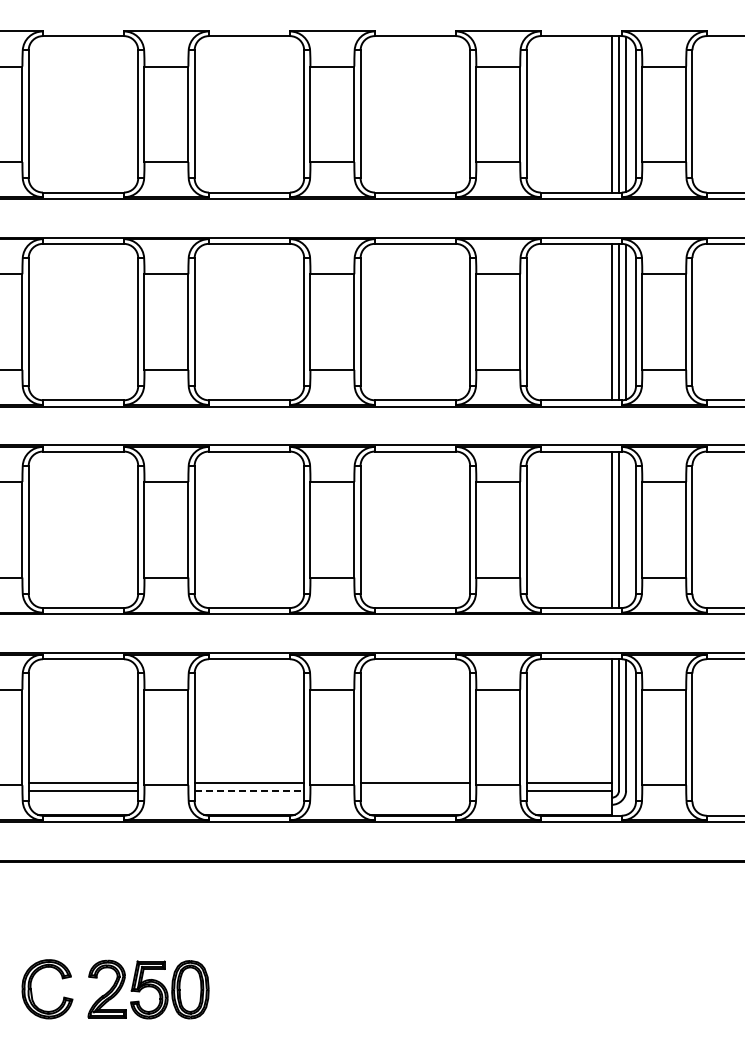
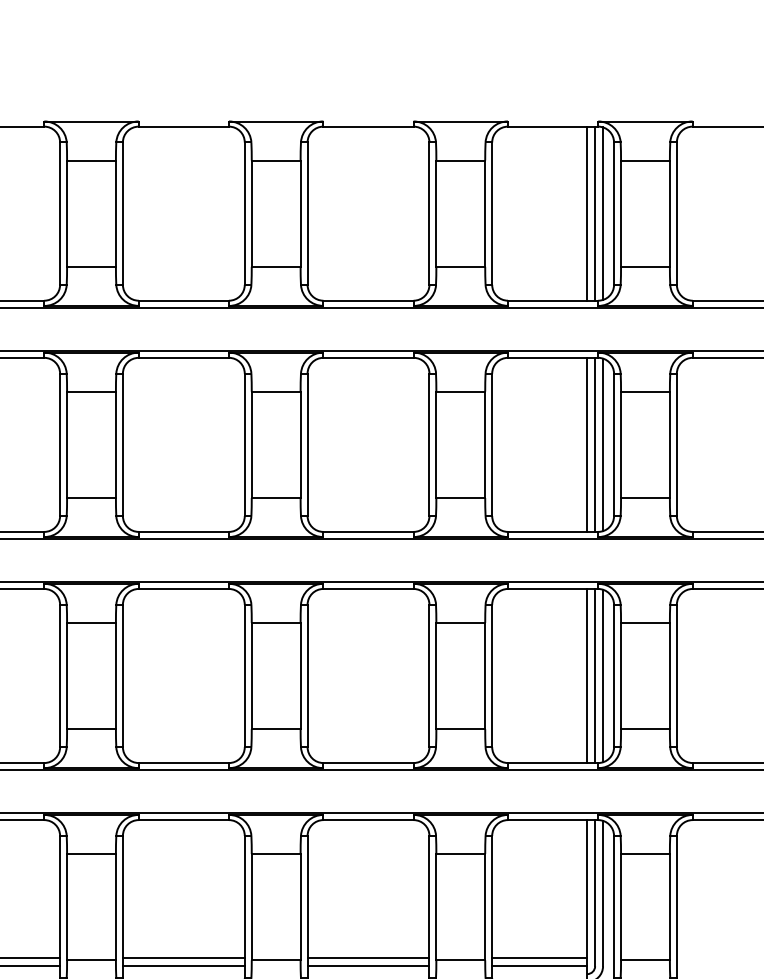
line: (626, 529) -> (603, 675), added
line: (249, 790) -> (183, 966), dashed -> solid
line: (415, 790) -> (368, 966), added

